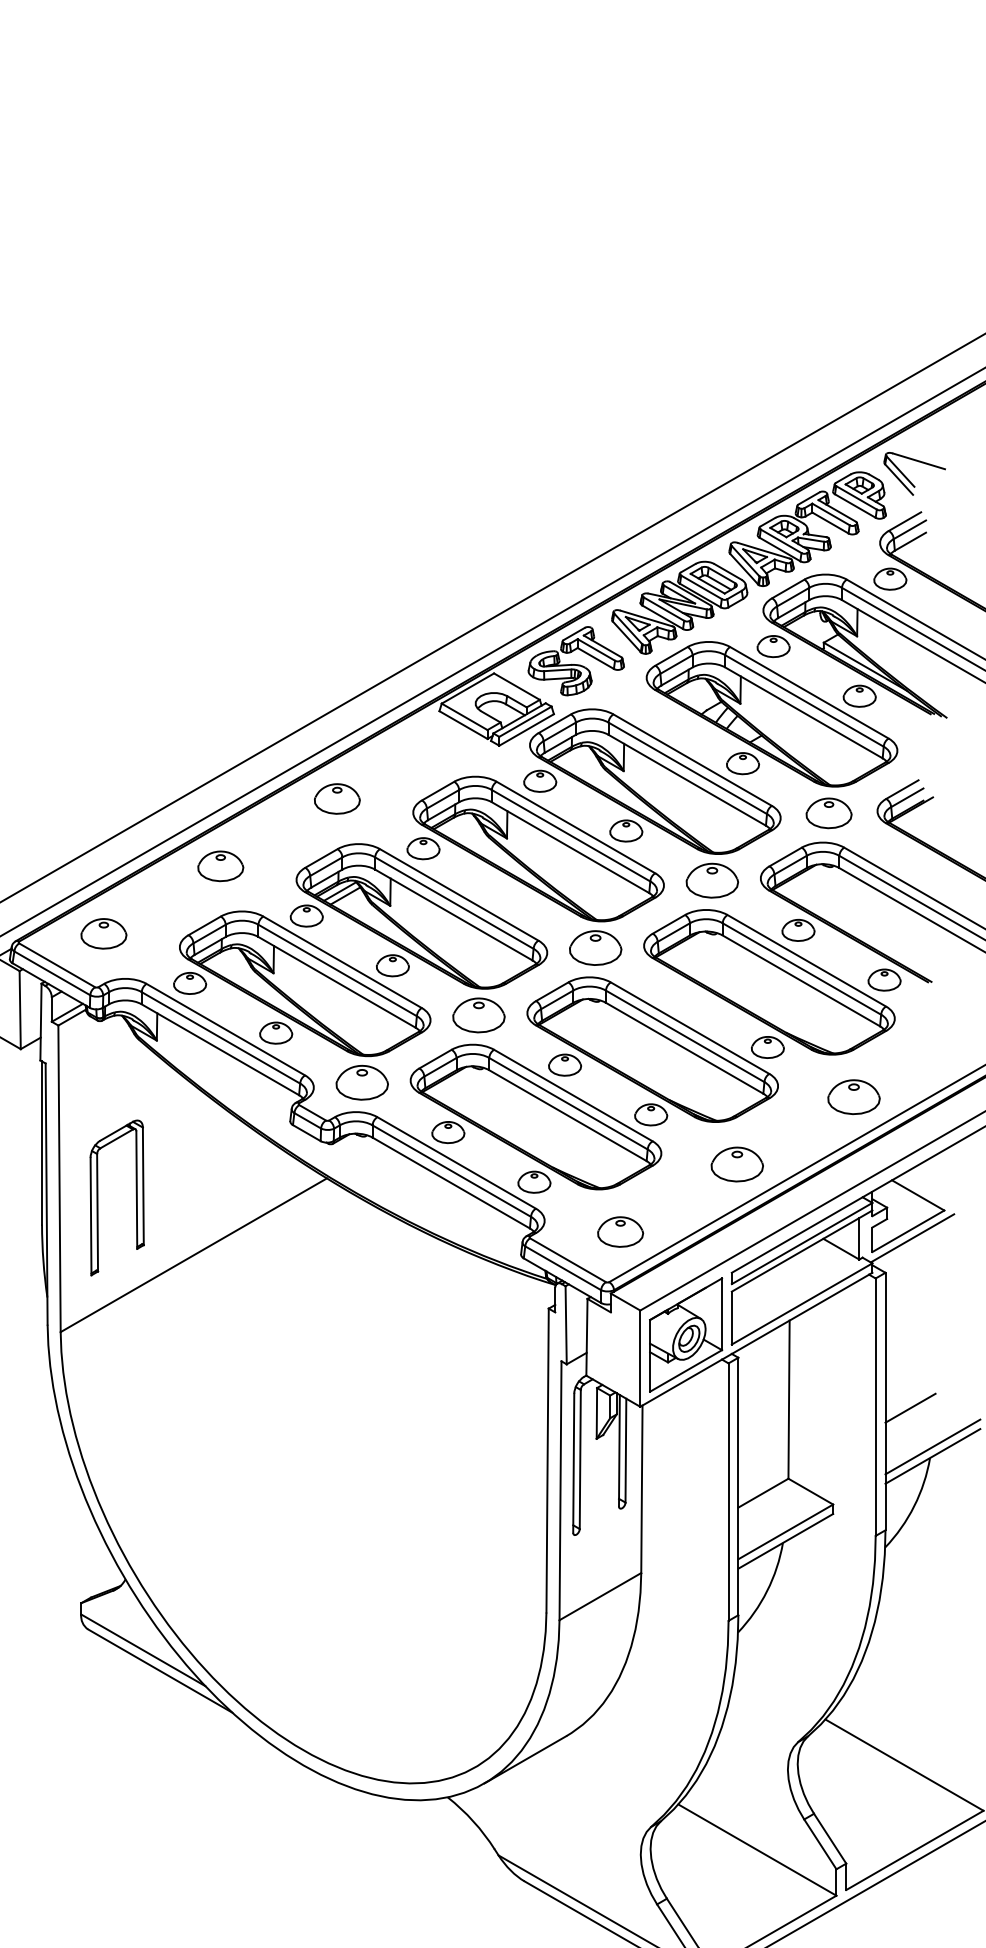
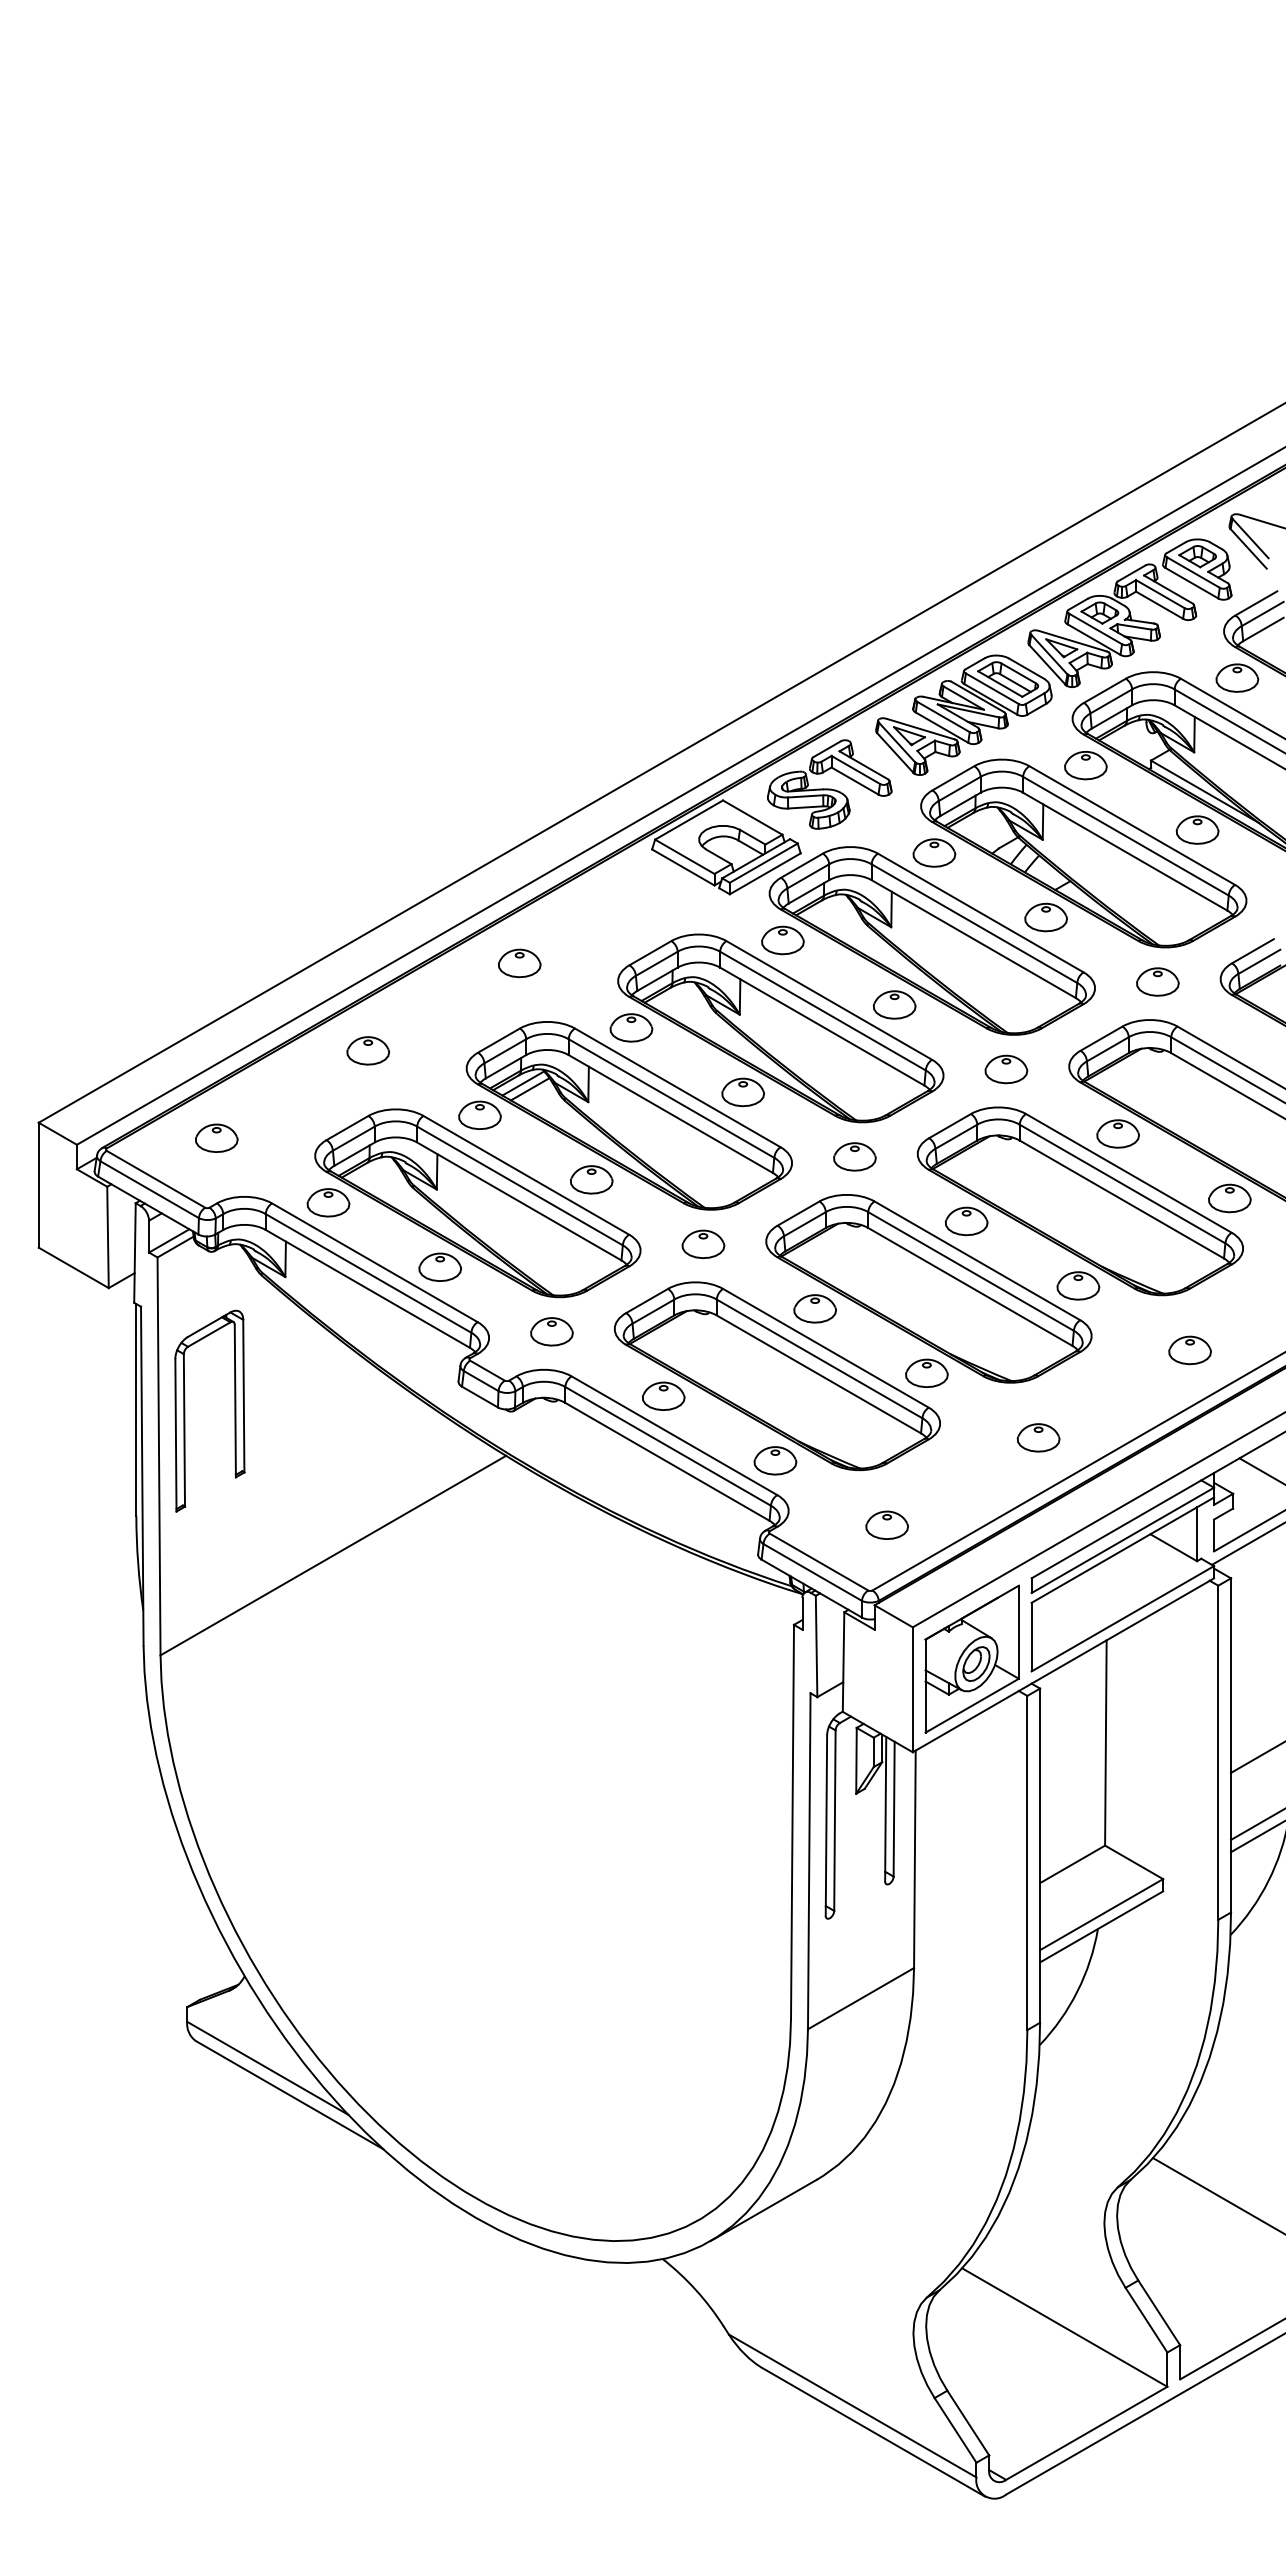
part: (657, 713) -> (934, 852), added
part: (337, 799) -> (519, 963), size x0.71
part: (828, 812) -> (1157, 981), size x0.71
part: (220, 866) -> (367, 1050), size x0.71
part: (712, 880) -> (1006, 1069), size x0.62
part: (509, 898) -> (742, 1092), added
part: (103, 933) -> (216, 1137), size x0.71
part: (595, 947) -> (854, 1156), size x0.62
part: (681, 997) -> (966, 1221), added
part: (479, 1015) -> (703, 1244), size x0.62
part: (361, 1082) -> (551, 1331), size x0.62
part: (853, 1097) -> (1189, 1350), size x0.62
part: (737, 1164) -> (1038, 1437), size x0.62
part: (98, 1197) -> (185, 1410), moved
part: (620, 1231) -> (886, 1524), size x0.71

